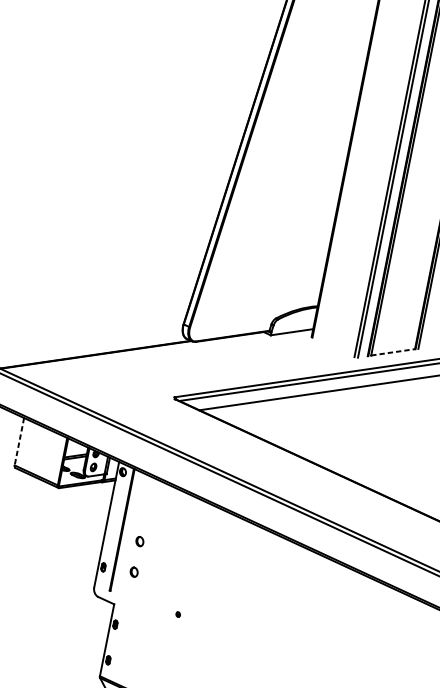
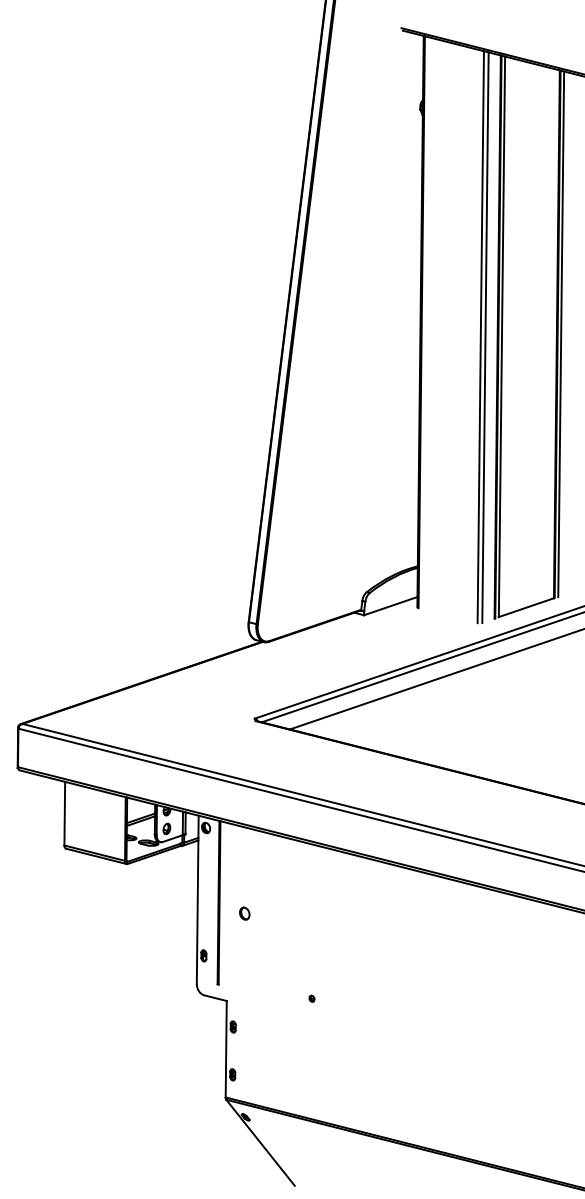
line: (393, 352) -> (526, 607), dashed -> solid
line: (19, 441) -> (64, 813), dashed -> solid
part: (134, 572) -> (244, 954), removed

